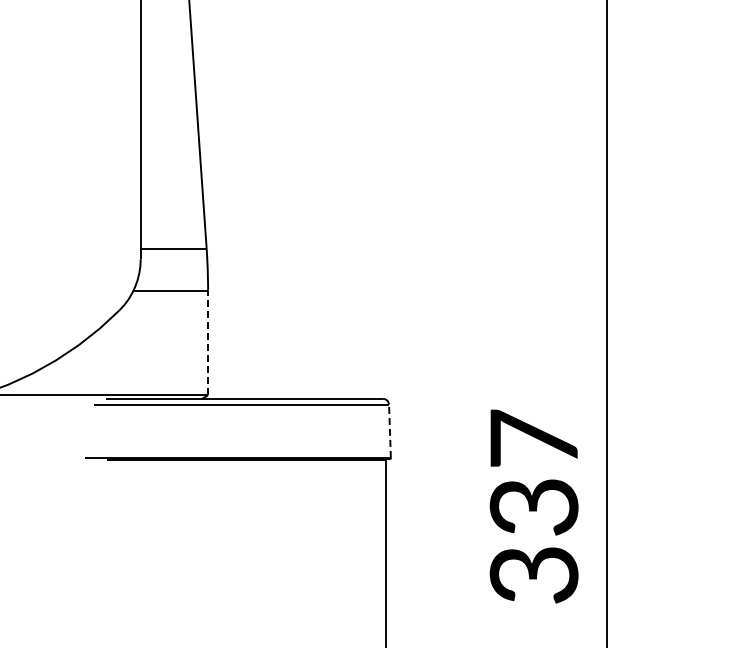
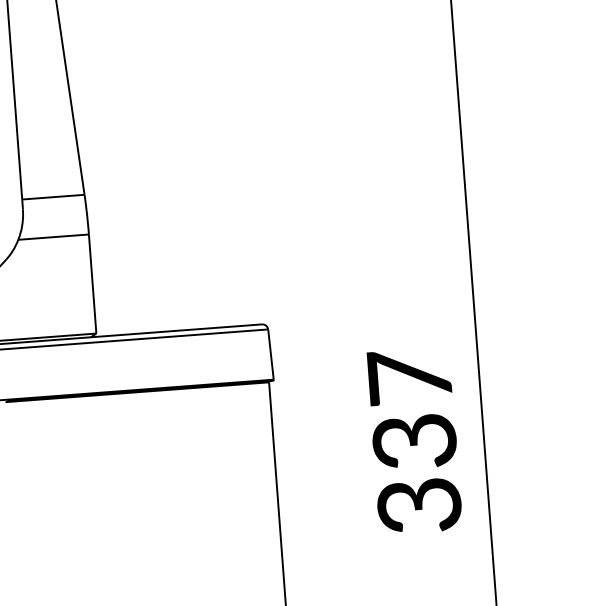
line: (208, 342) -> (92, 283), dashed -> solid
line: (389, 431) -> (270, 354), dashed -> solid
text: (533, 506) -> (413, 441), moved

